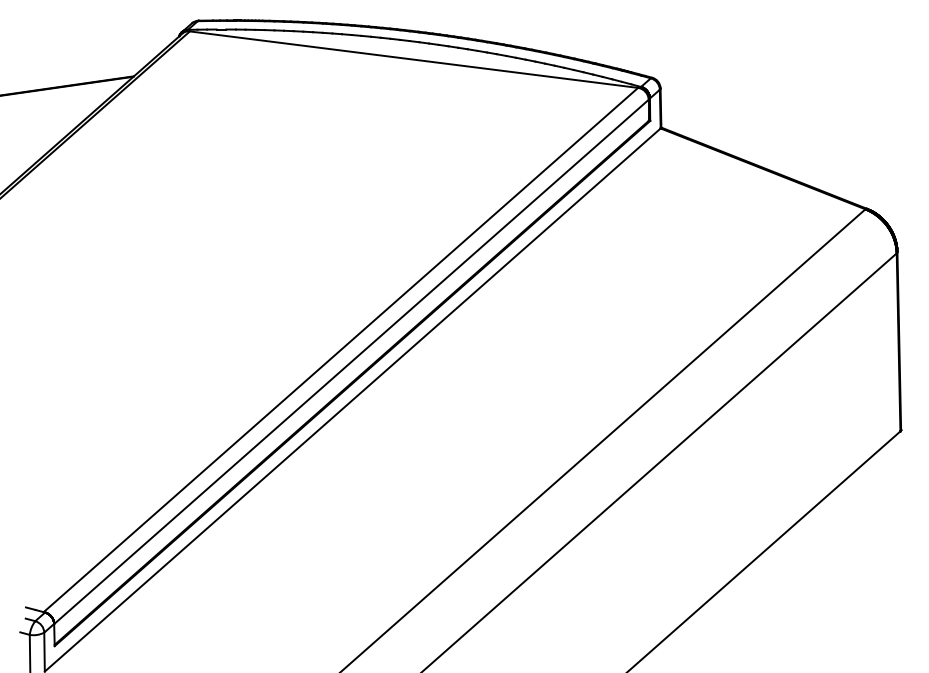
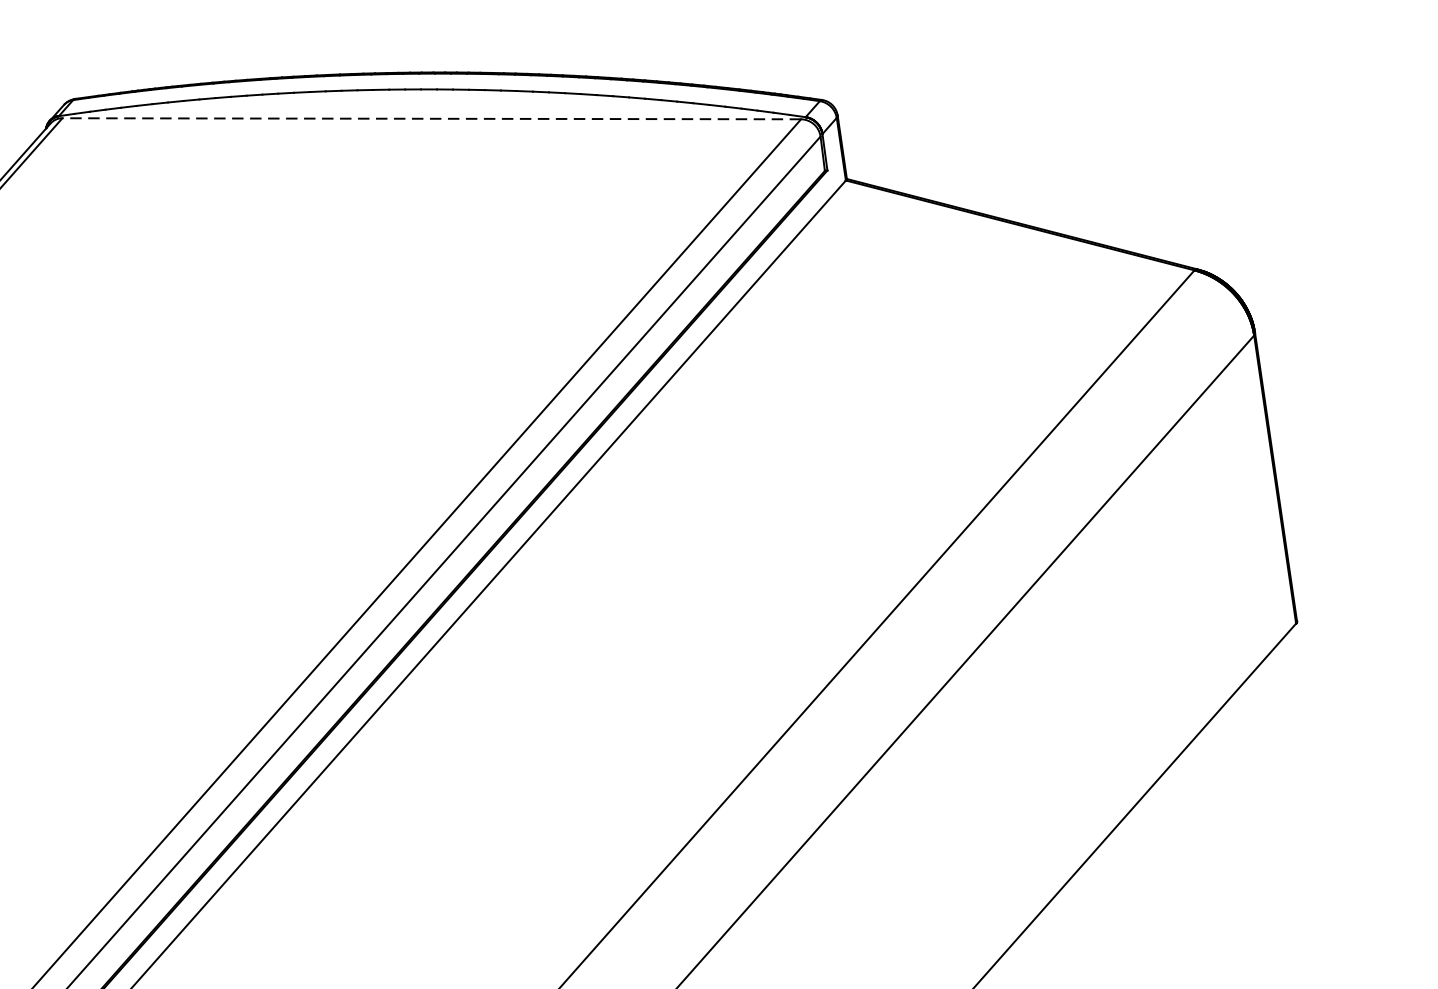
line: (414, 59) -> (432, 118), solid -> dashed

